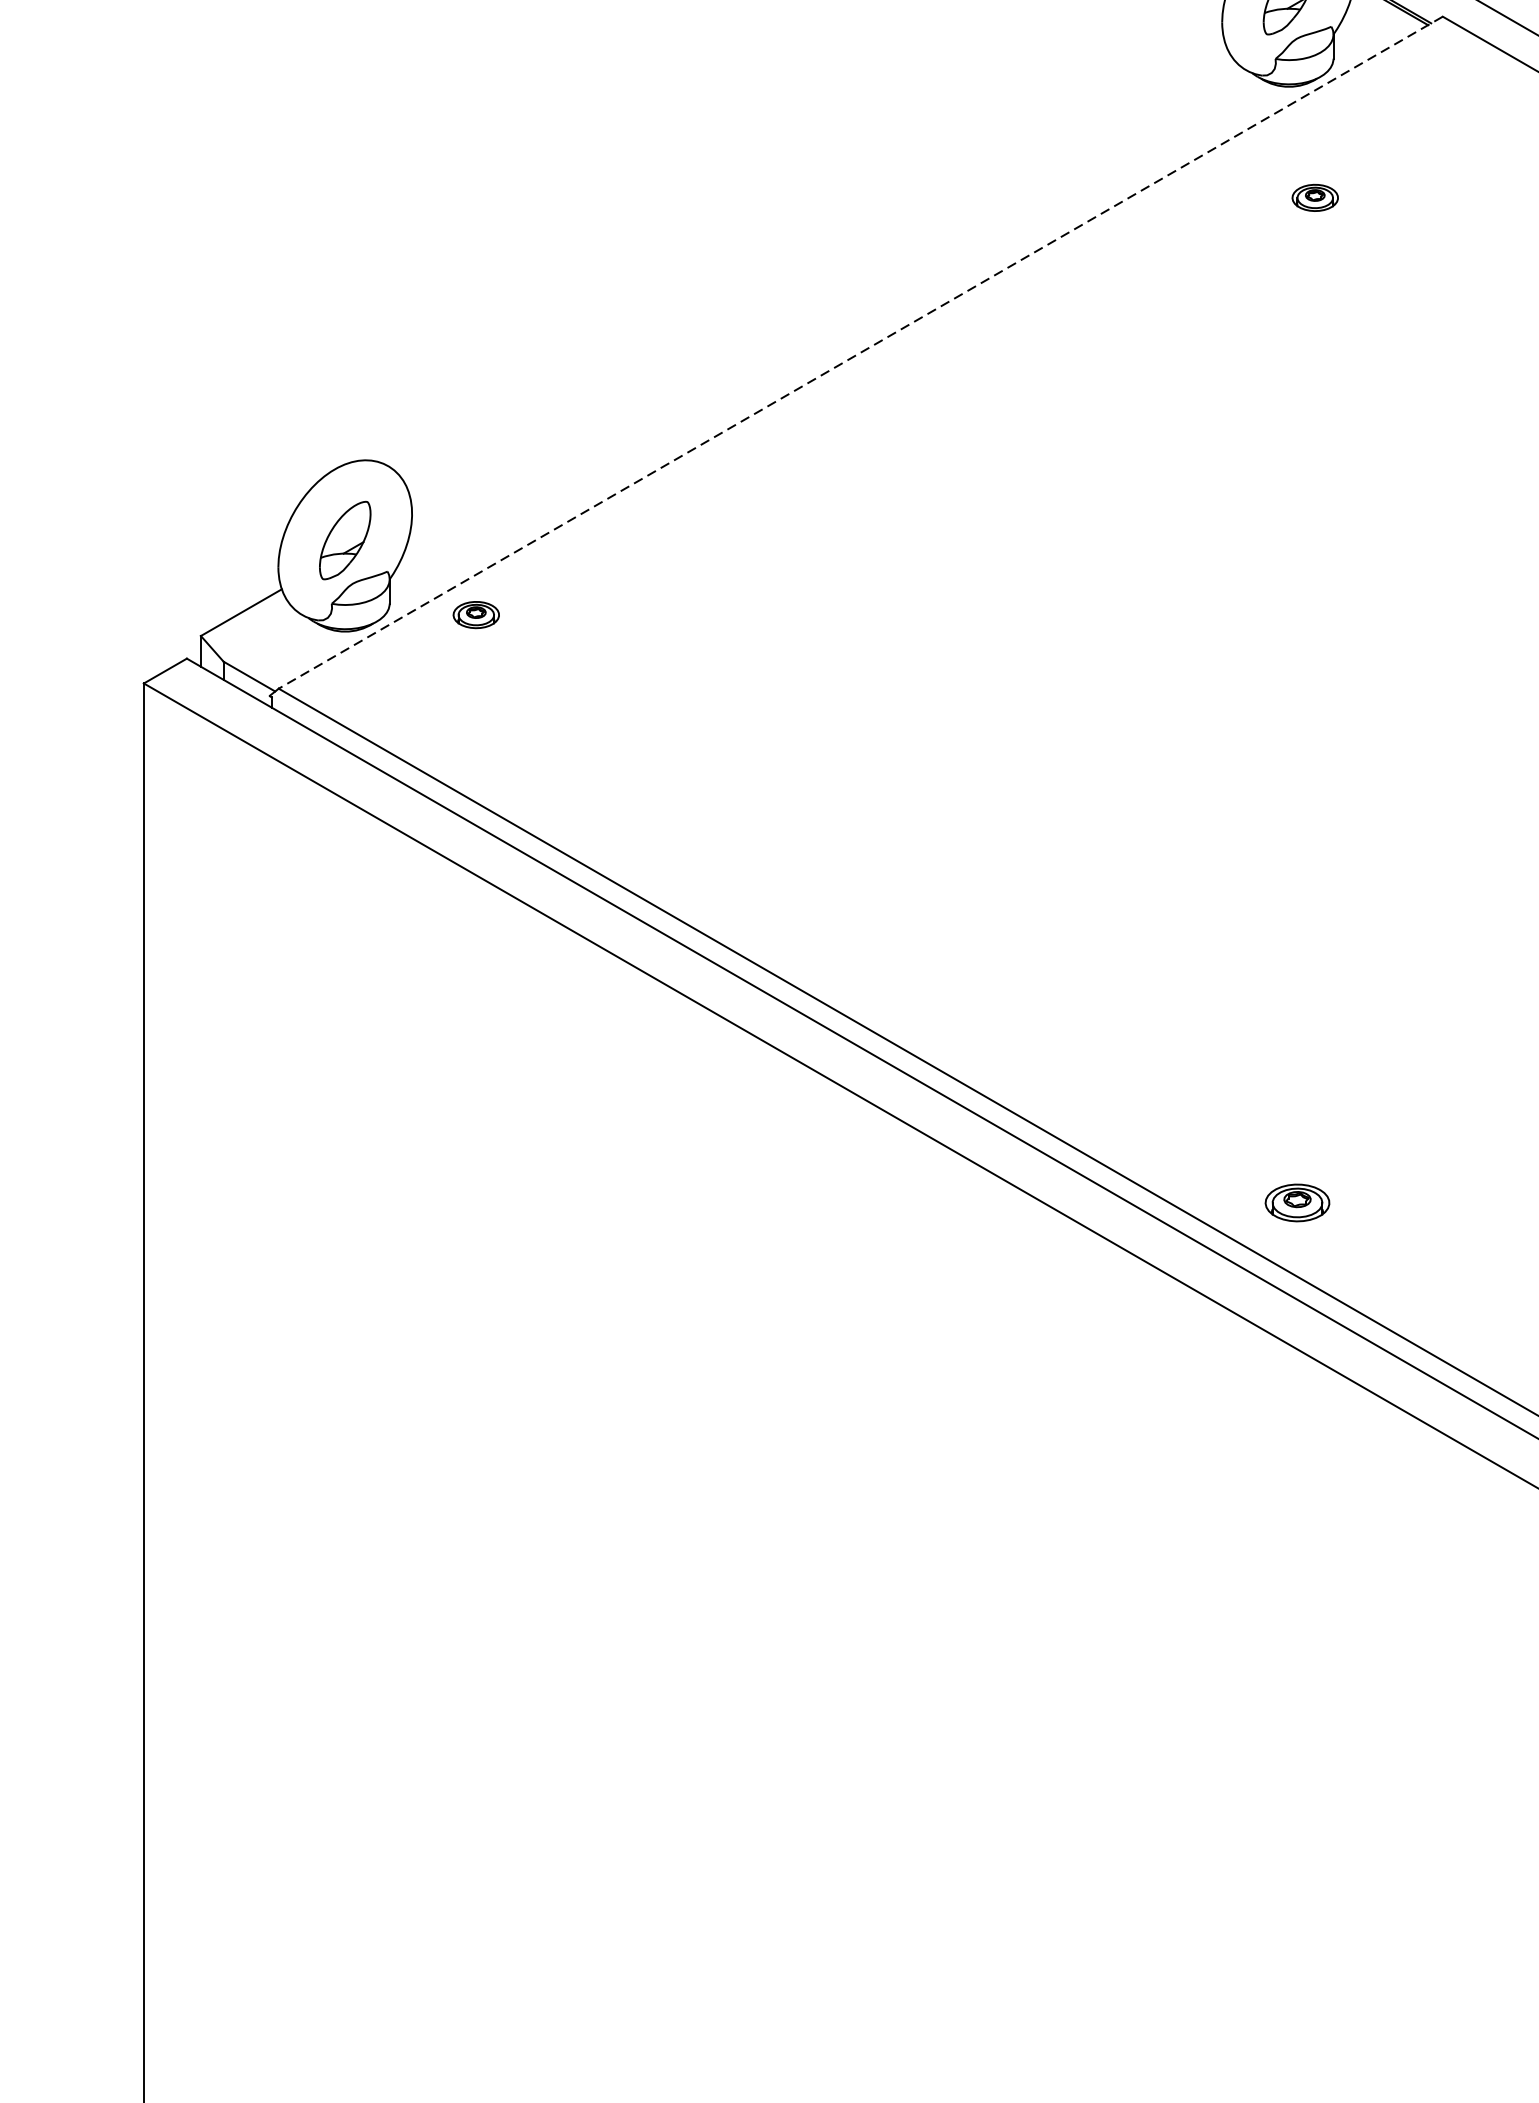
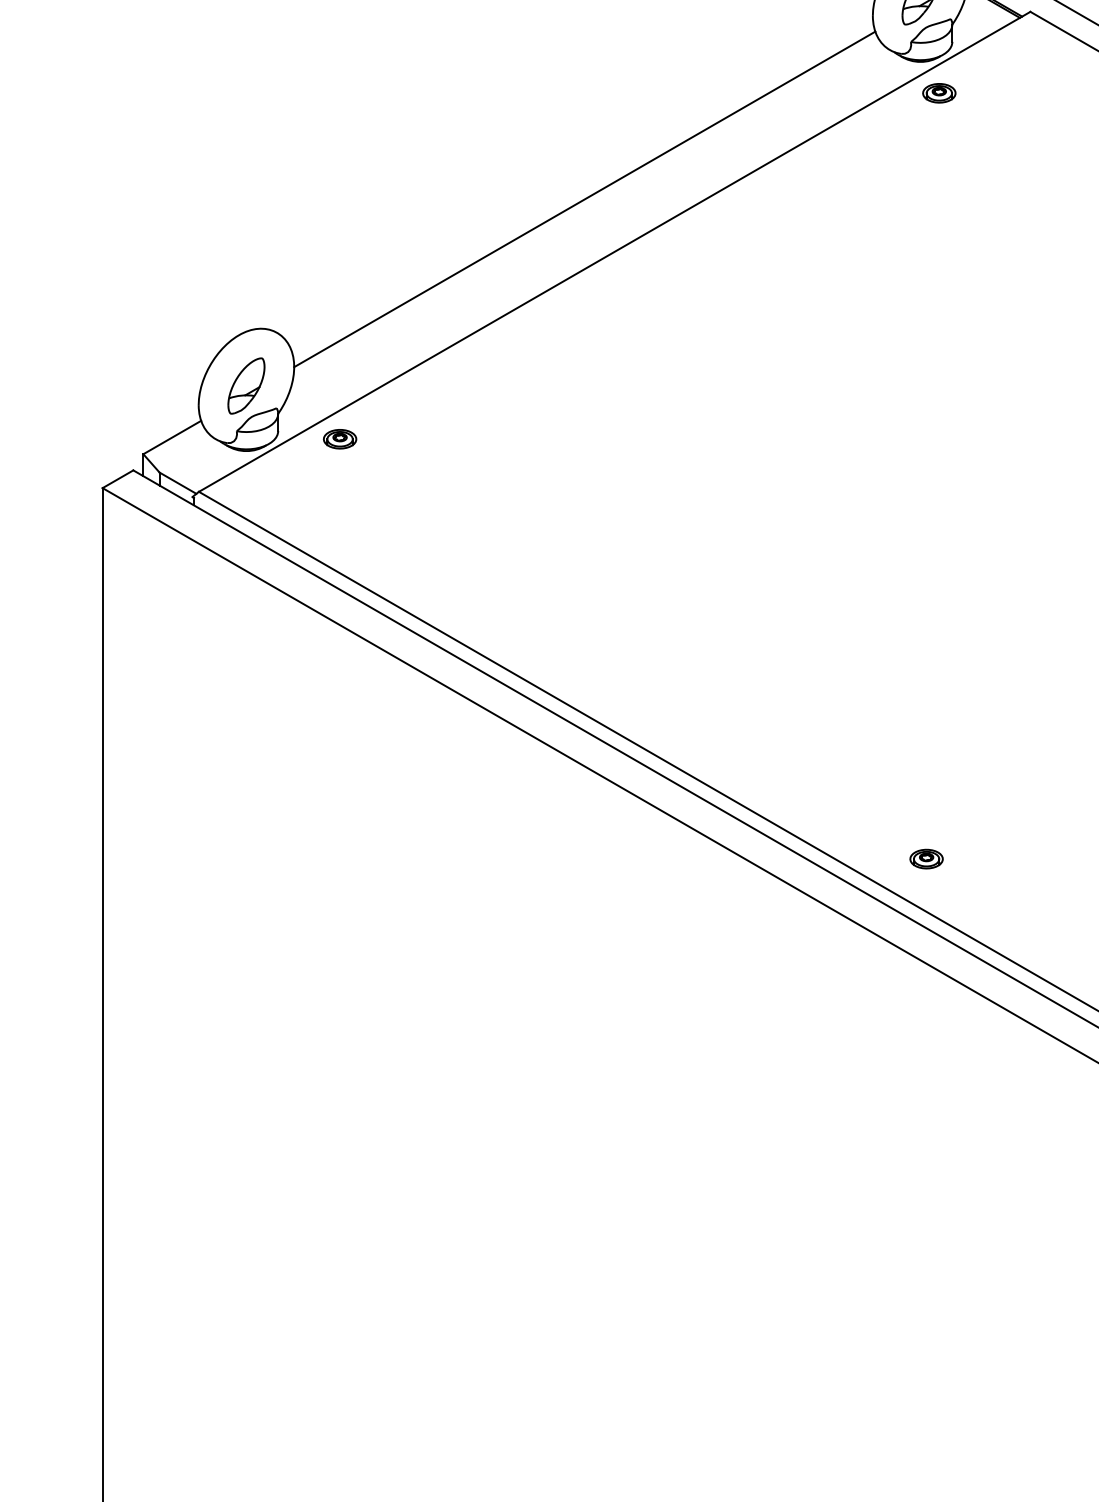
part: (1315, 198) -> (939, 93), moved
line: (818, 279) -> (584, 199), added
line: (860, 353) -> (614, 252), dashed -> solid
part: (1297, 1202) -> (926, 858), size x0.71

